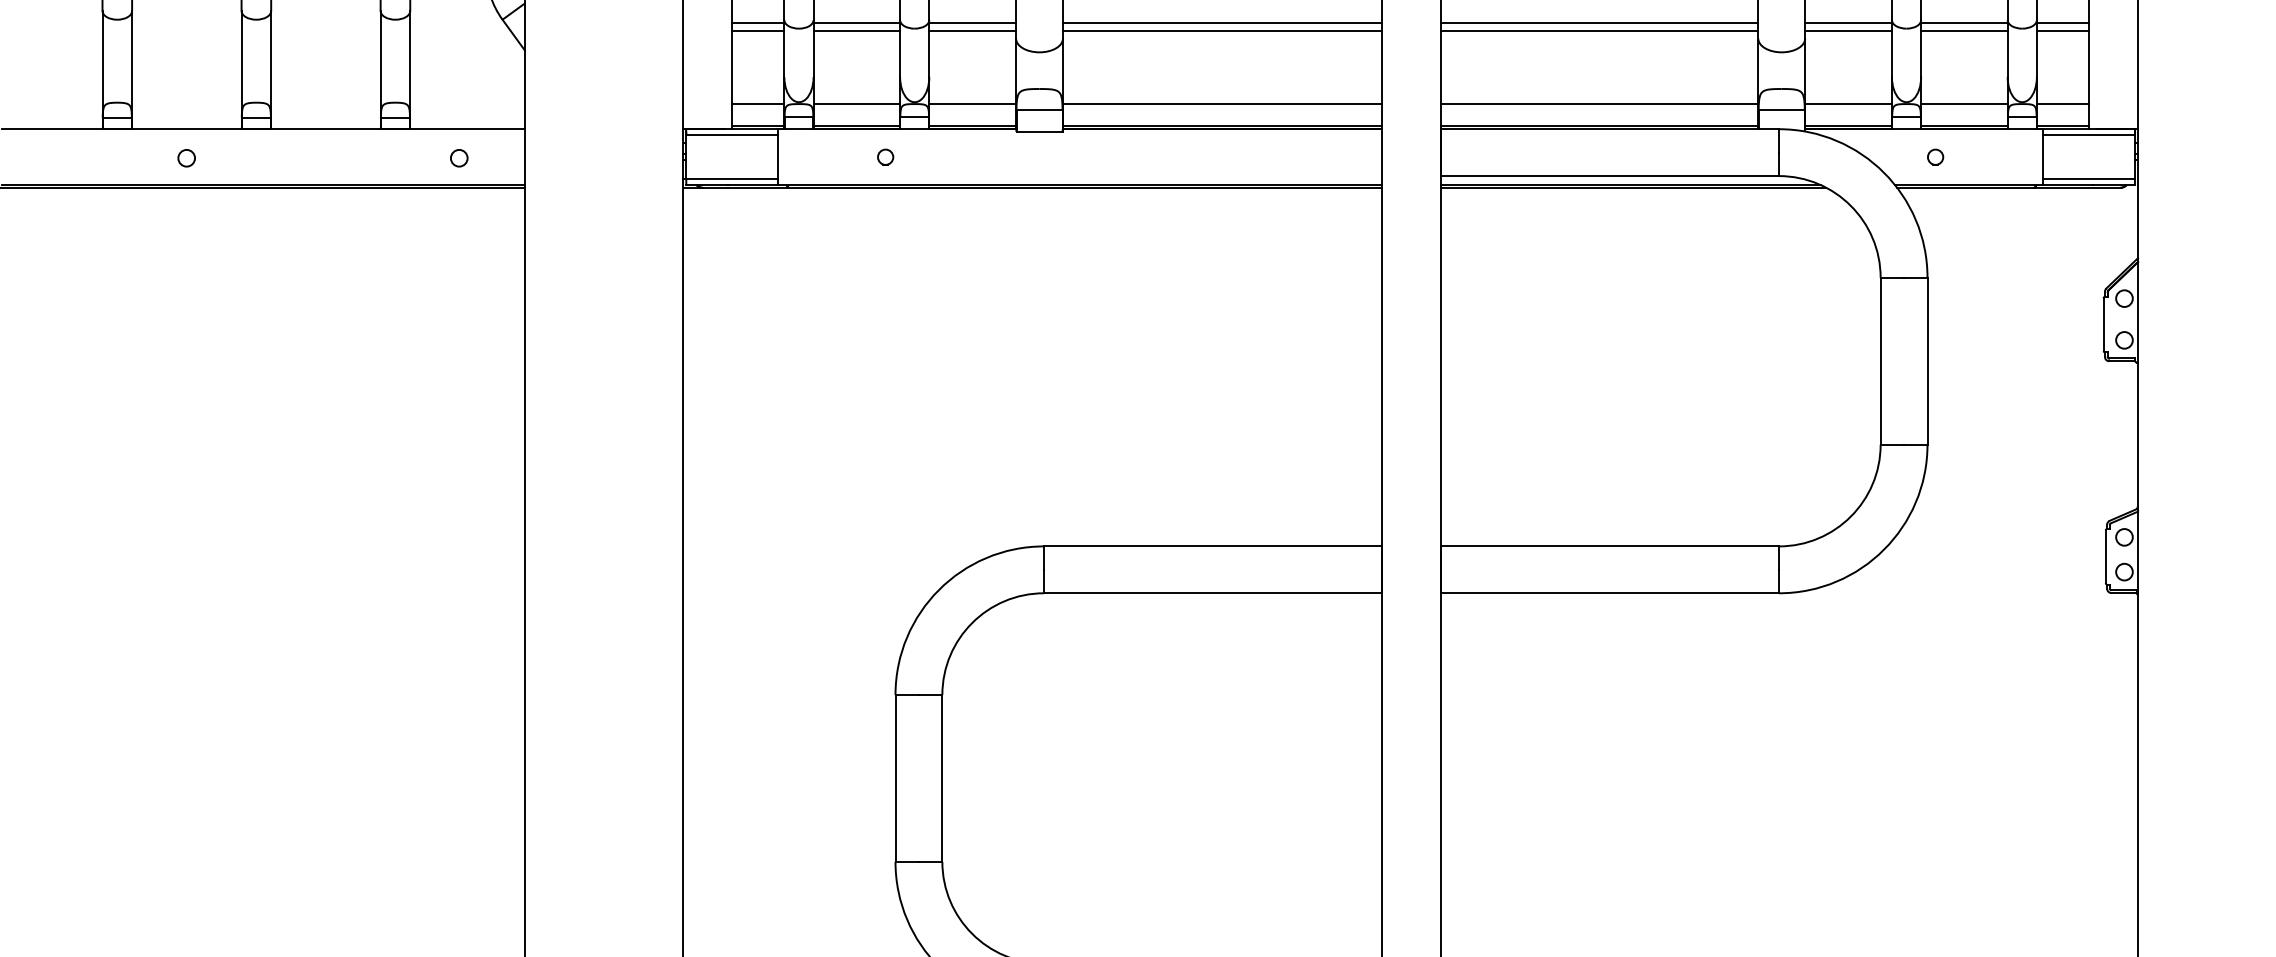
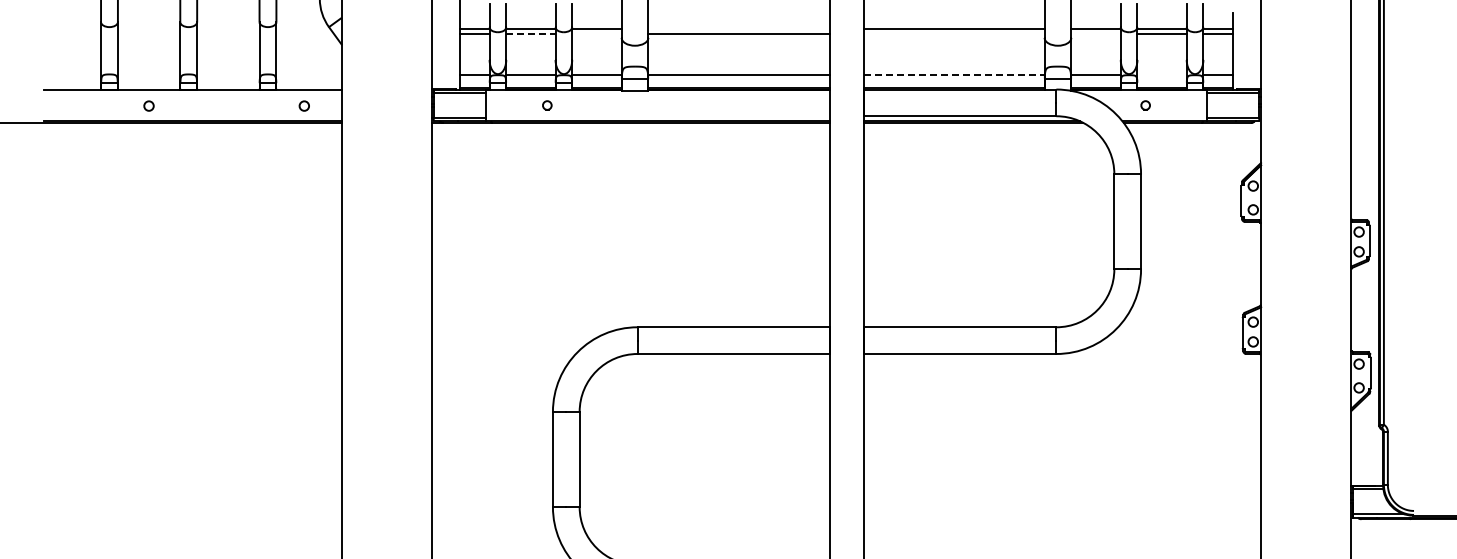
line: (1222, 23) -> (739, 29), removed
line: (856, 30) -> (530, 33), solid -> dashed
line: (971, 30) -> (596, 33), removed
line: (1598, 30) -> (953, 33), removed
line: (1847, 30) -> (1095, 33), removed
line: (1600, 104) -> (954, 75), solid -> dashed
line: (1963, 104) -> (1161, 75), removed

